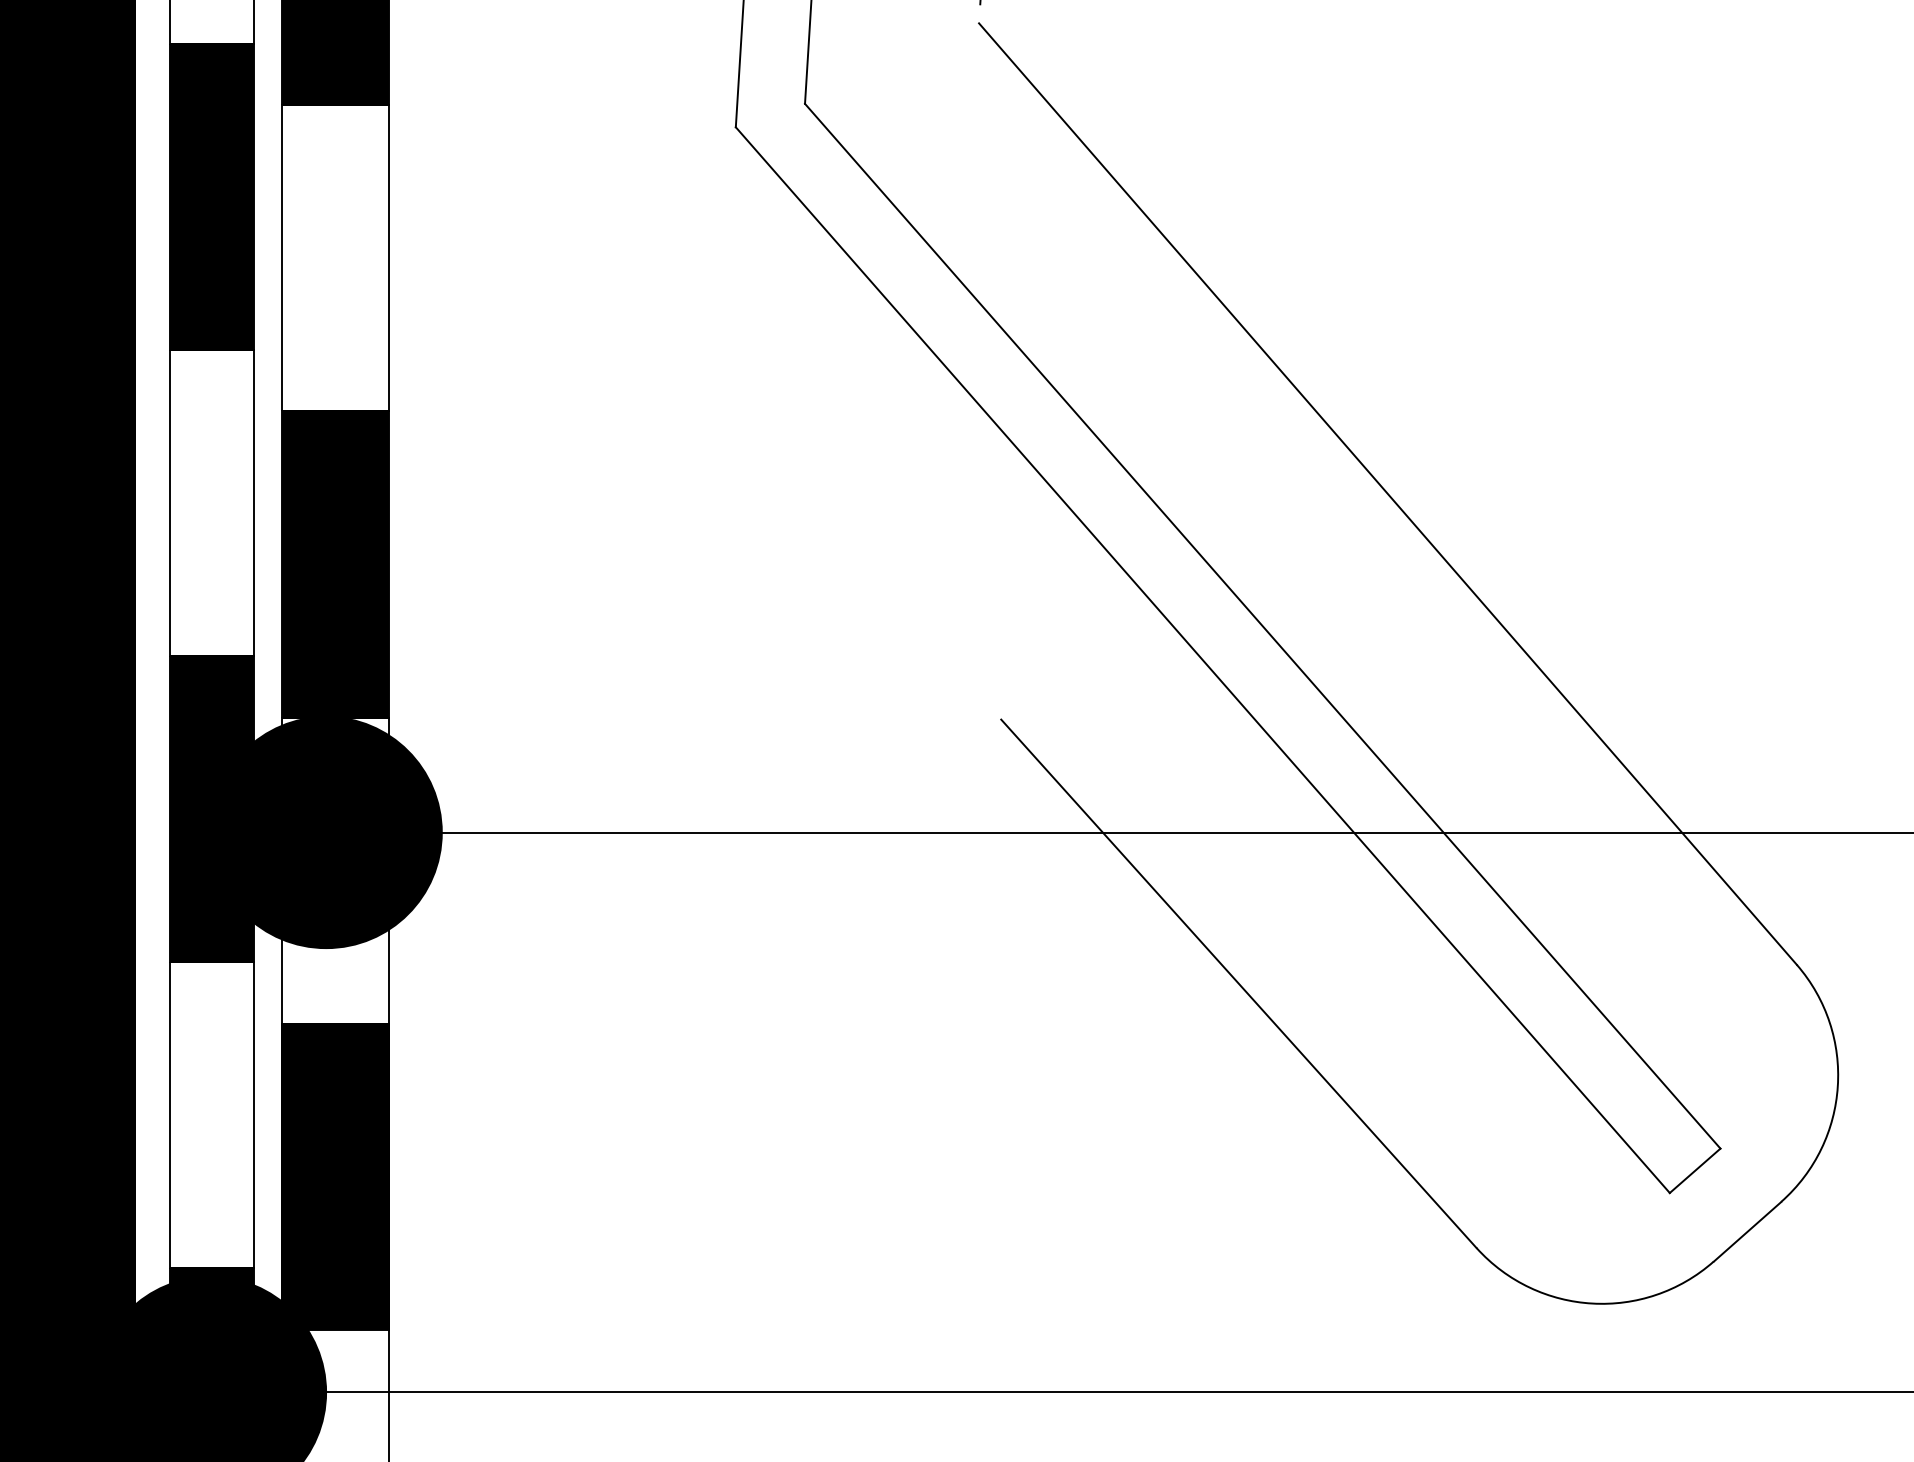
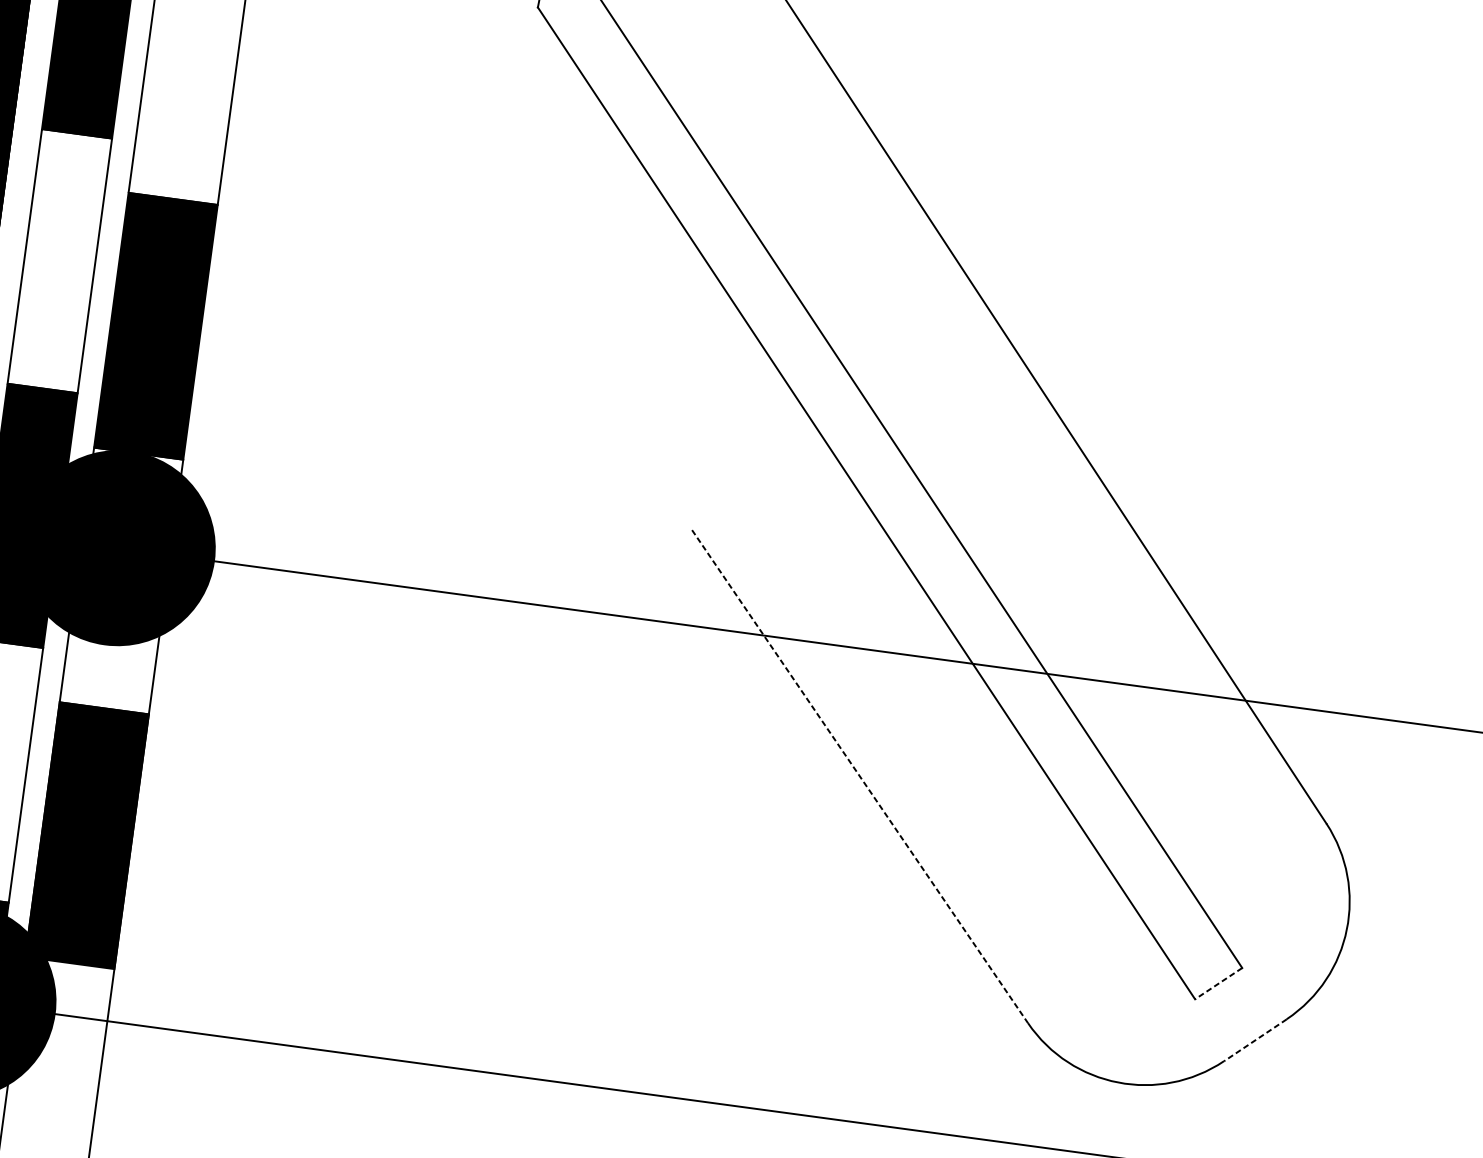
line: (1239, 984) -> (860, 777), solid -> dashed
line: (1695, 1170) -> (1219, 983), solid -> dashed
line: (1747, 1231) -> (1255, 1040), solid -> dashed

